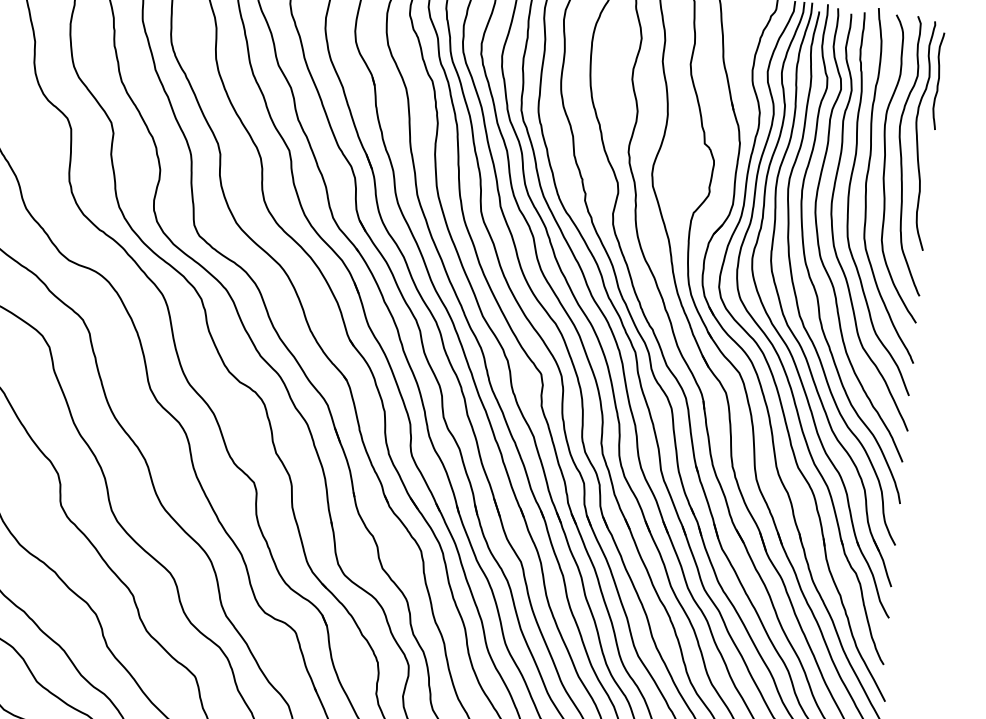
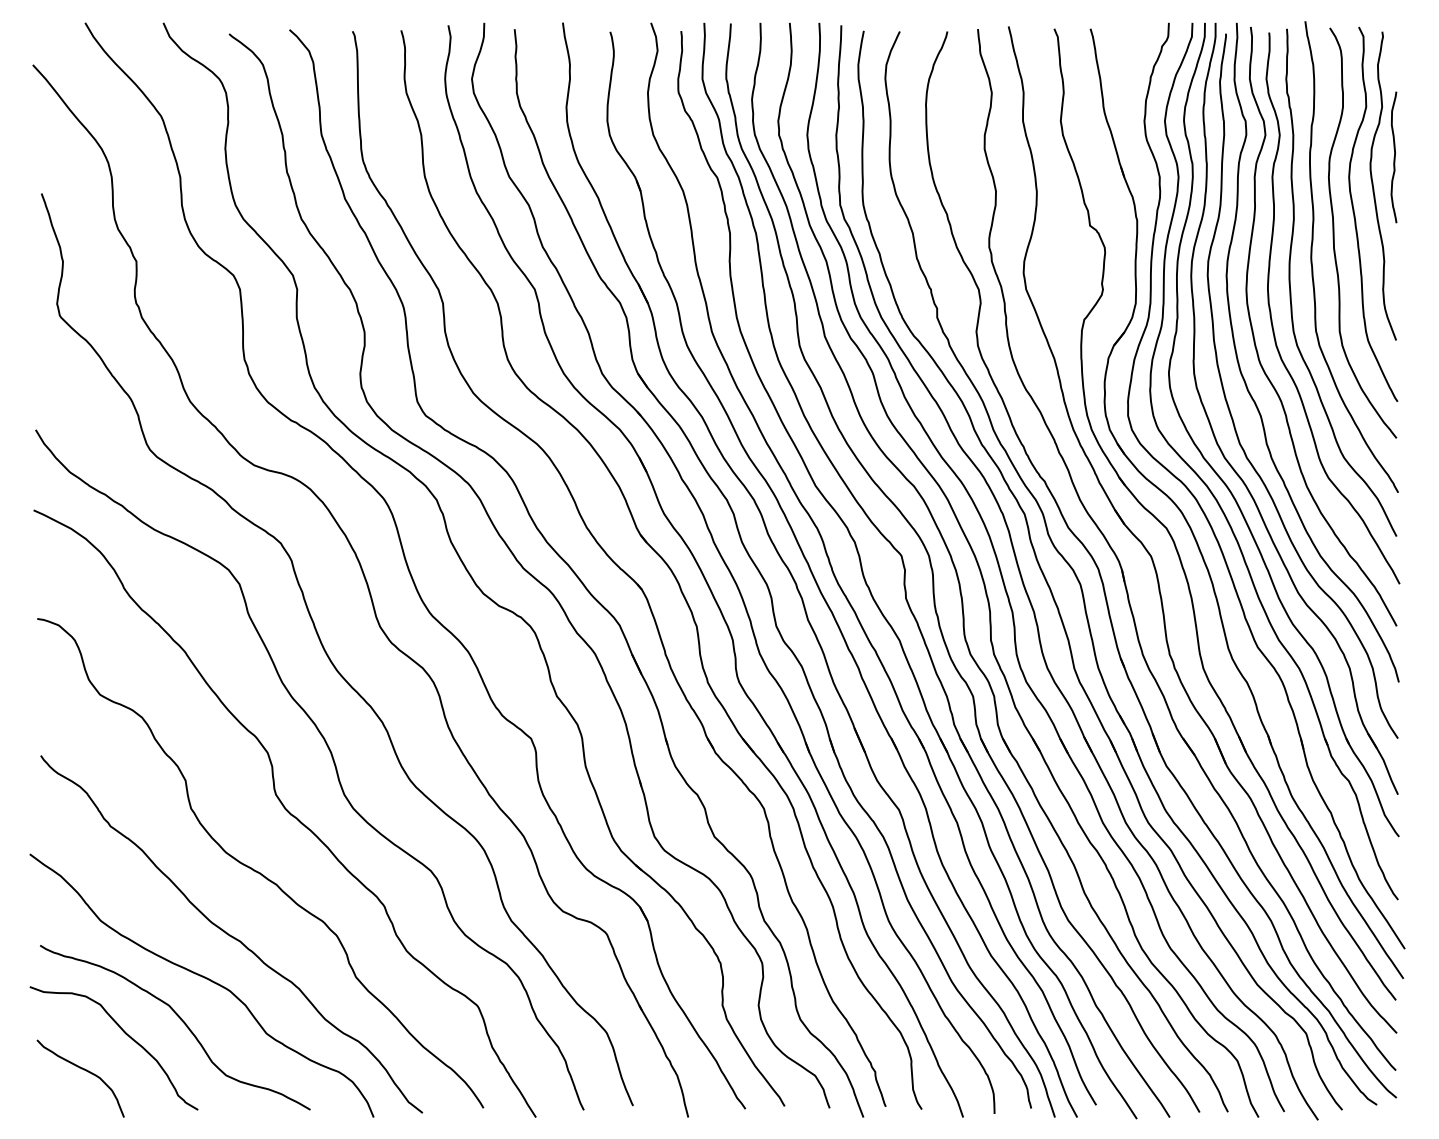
curve: (937, 81) -> (1393, 157), moved

